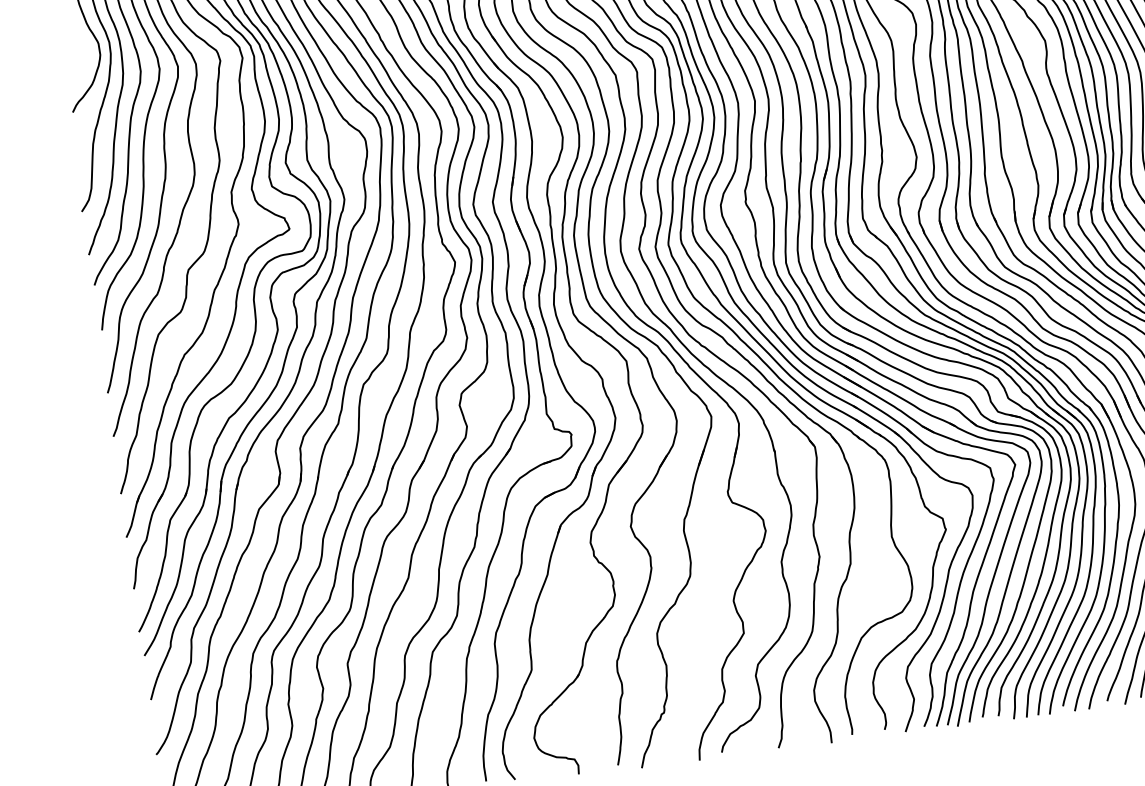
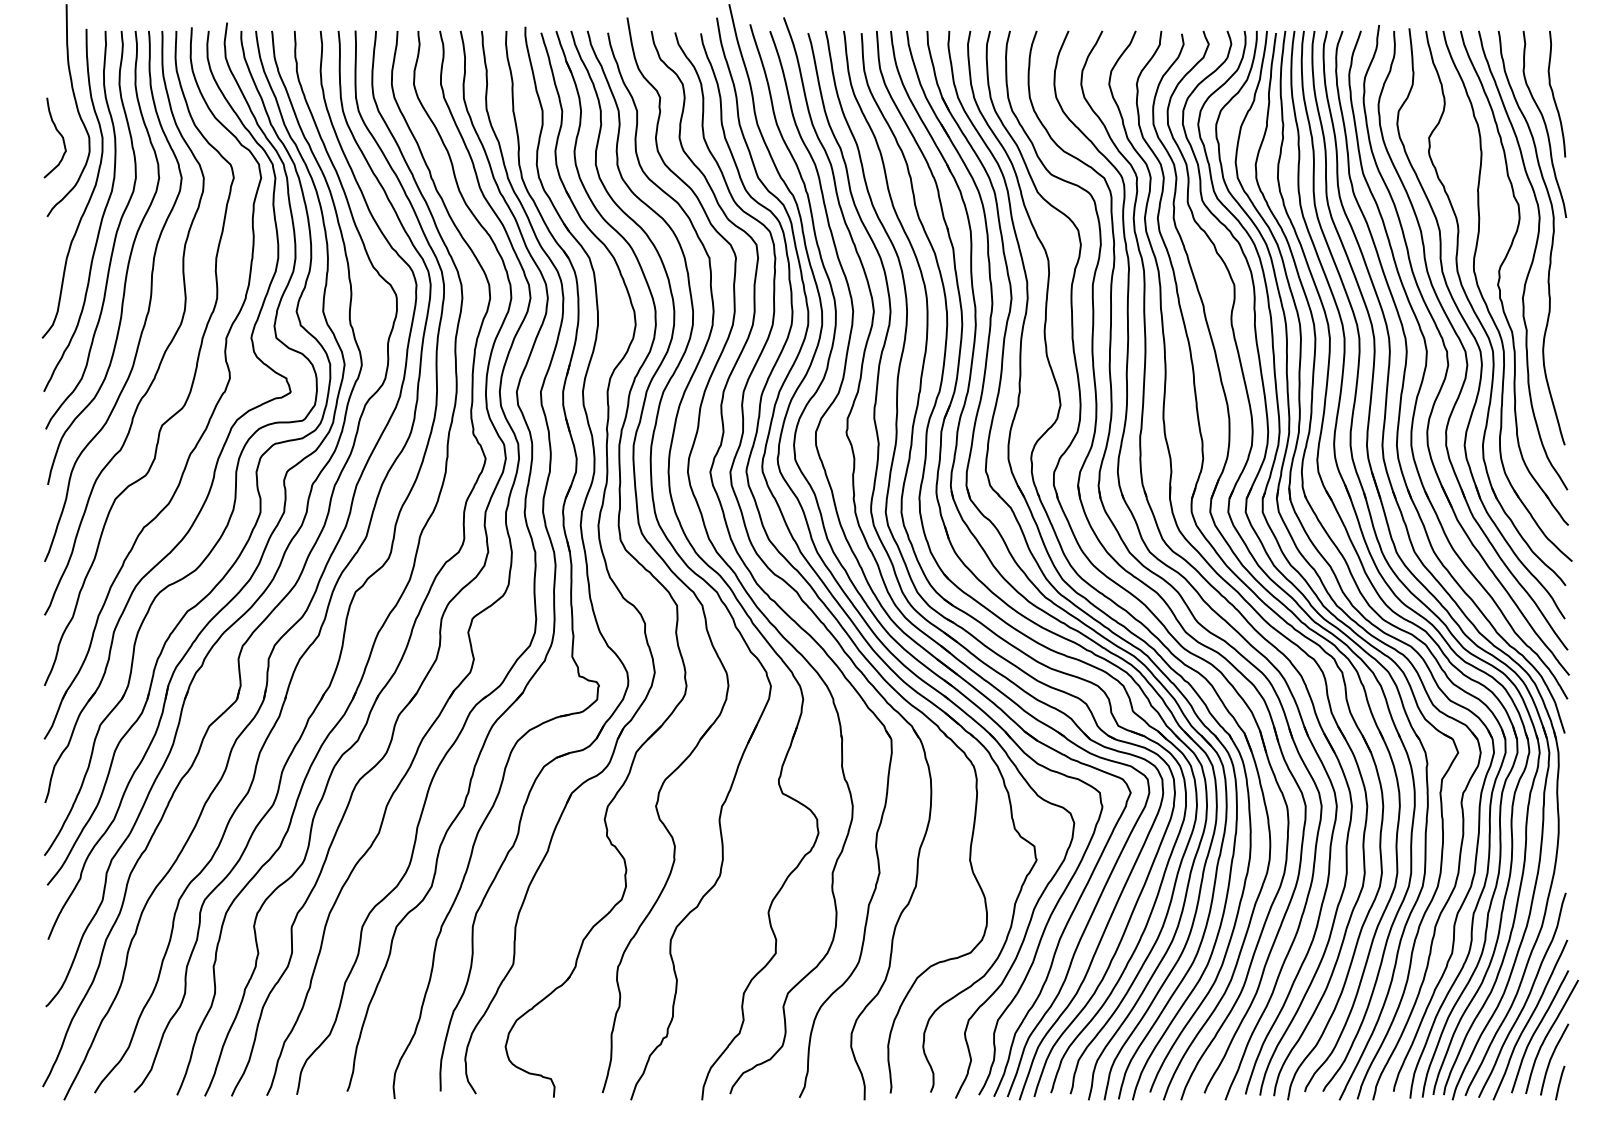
curve: (73, 43) -> (58, 133), added

